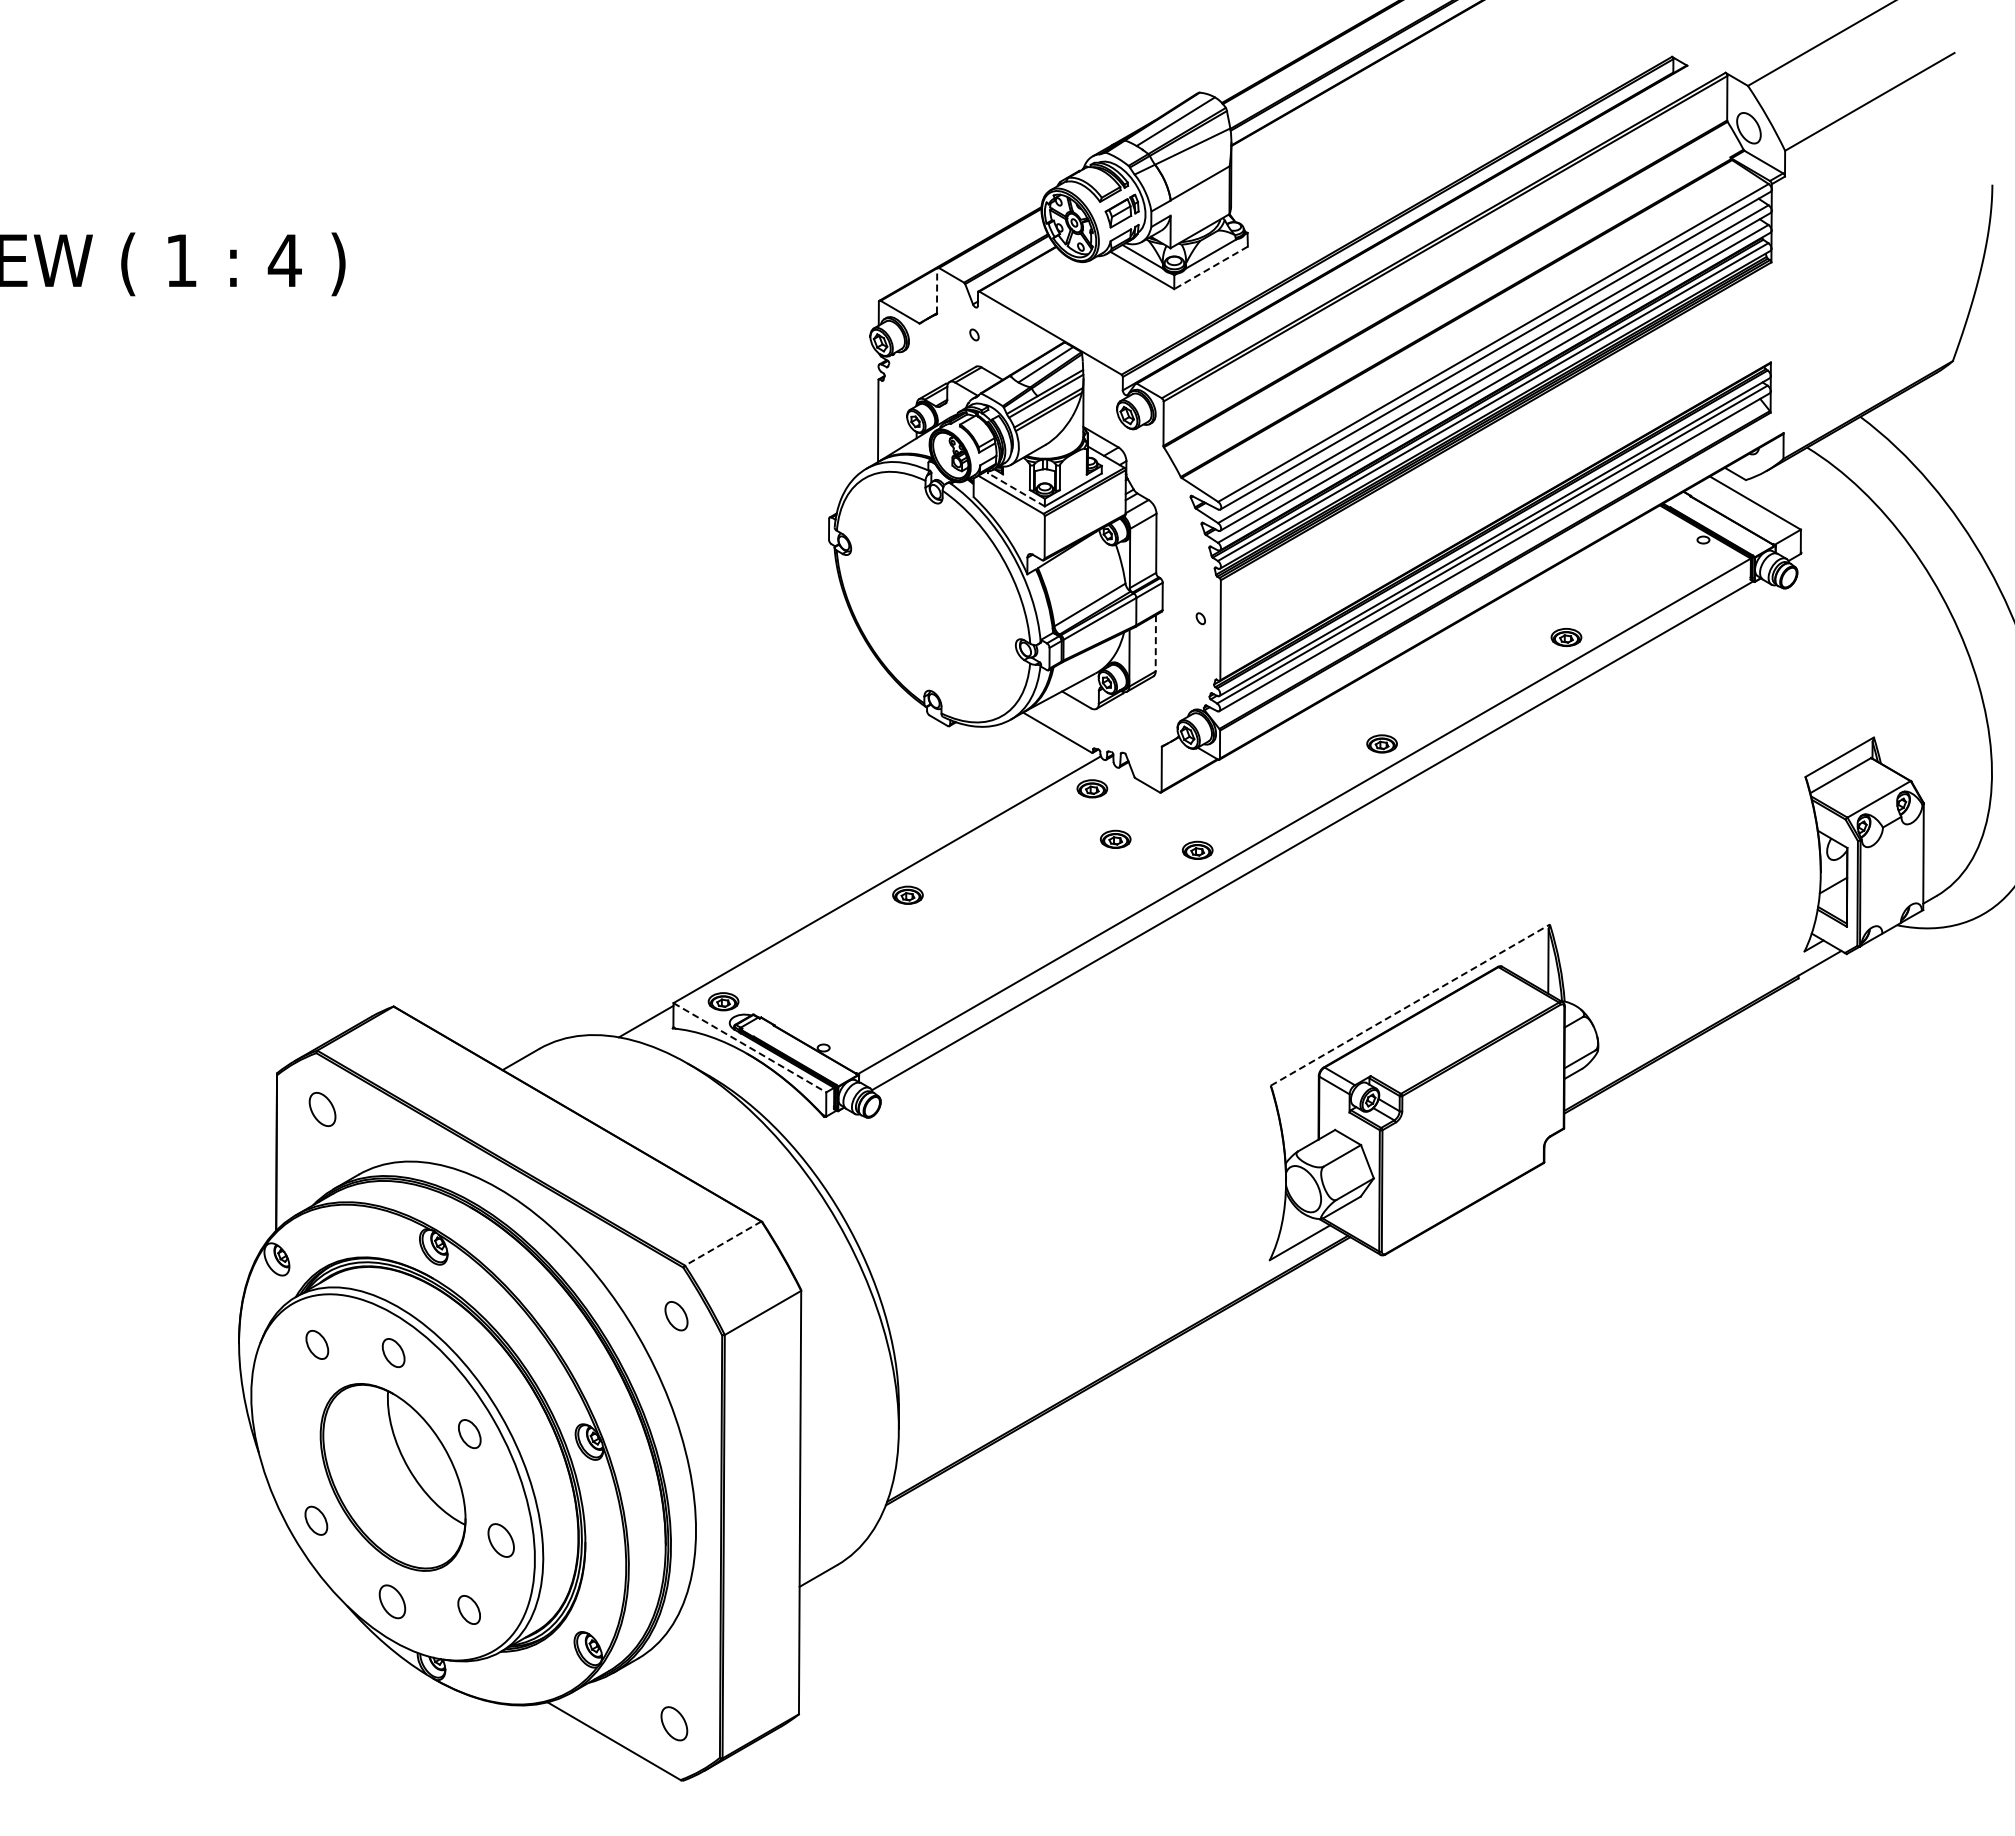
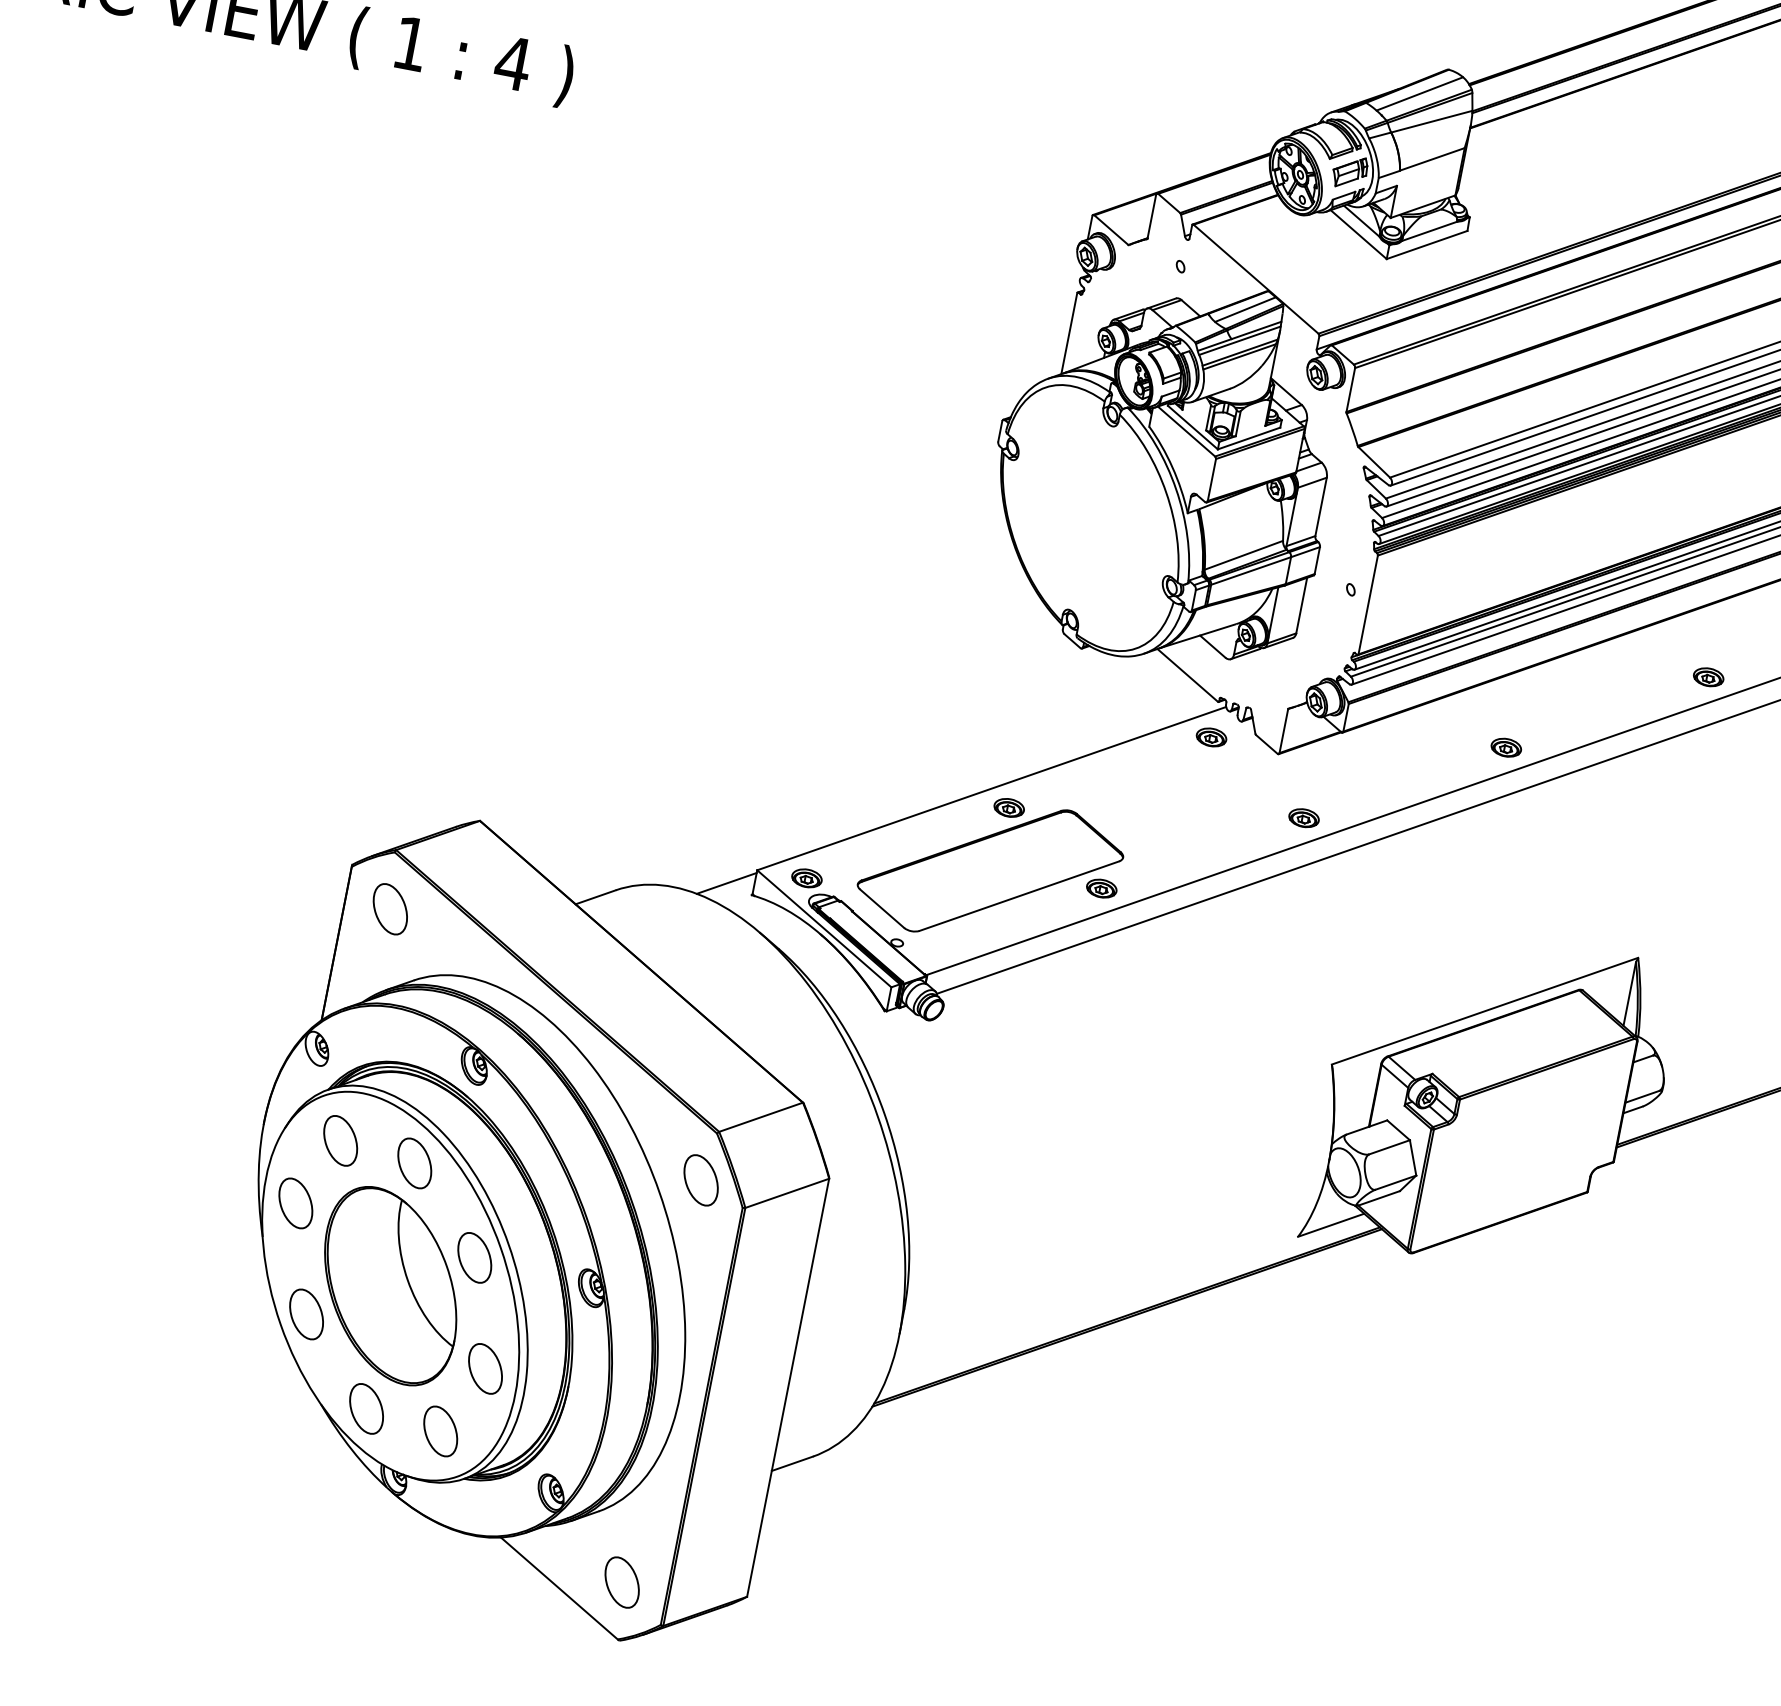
line: (1211, 267) -> (1427, 244), dashed -> solid
line: (937, 290) -> (1152, 215), dashed -> solid
line: (1016, 489) -> (1193, 427), dashed -> solid
line: (1155, 643) -> (1301, 605), dashed -> solid
part: (1115, 838) -> (1225, 790), removed
part: (901, 959) -> (990, 870), added
line: (1410, 1004) -> (1485, 1010), dashed -> solid
line: (750, 1048) -> (824, 929), dashed -> solid
part: (322, 1109) -> (390, 909), size x1.43
line: (722, 1243) -> (760, 1117), dashed -> solid
part: (676, 1315) -> (701, 1179), size x1.67
part: (317, 1344) -> (341, 1140), size x1.67
part: (393, 1352) -> (414, 1162), size x1.67
part: (285, 1413) -> (296, 1202), added
part: (469, 1433) -> (474, 1257), size x1.67
part: (316, 1520) -> (306, 1314), size x1.67
part: (501, 1540) -> (485, 1368), size x1.43
part: (392, 1601) -> (366, 1408), size x1.43
part: (469, 1609) -> (441, 1431), size x1.67
part: (674, 1723) -> (622, 1582), size x1.43

